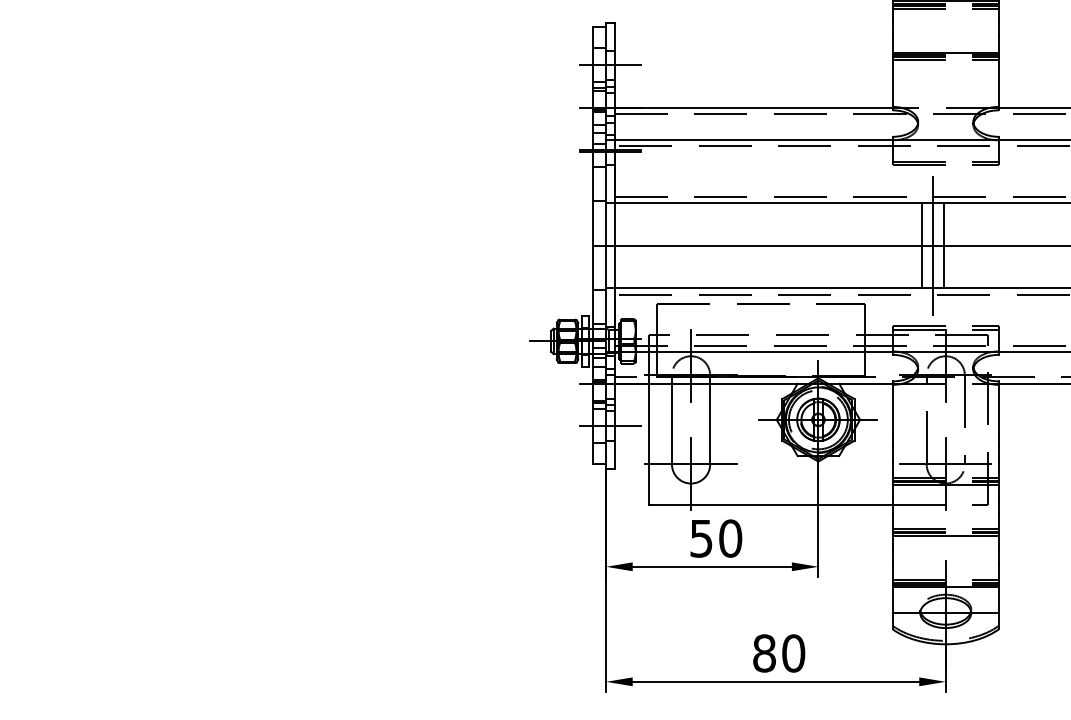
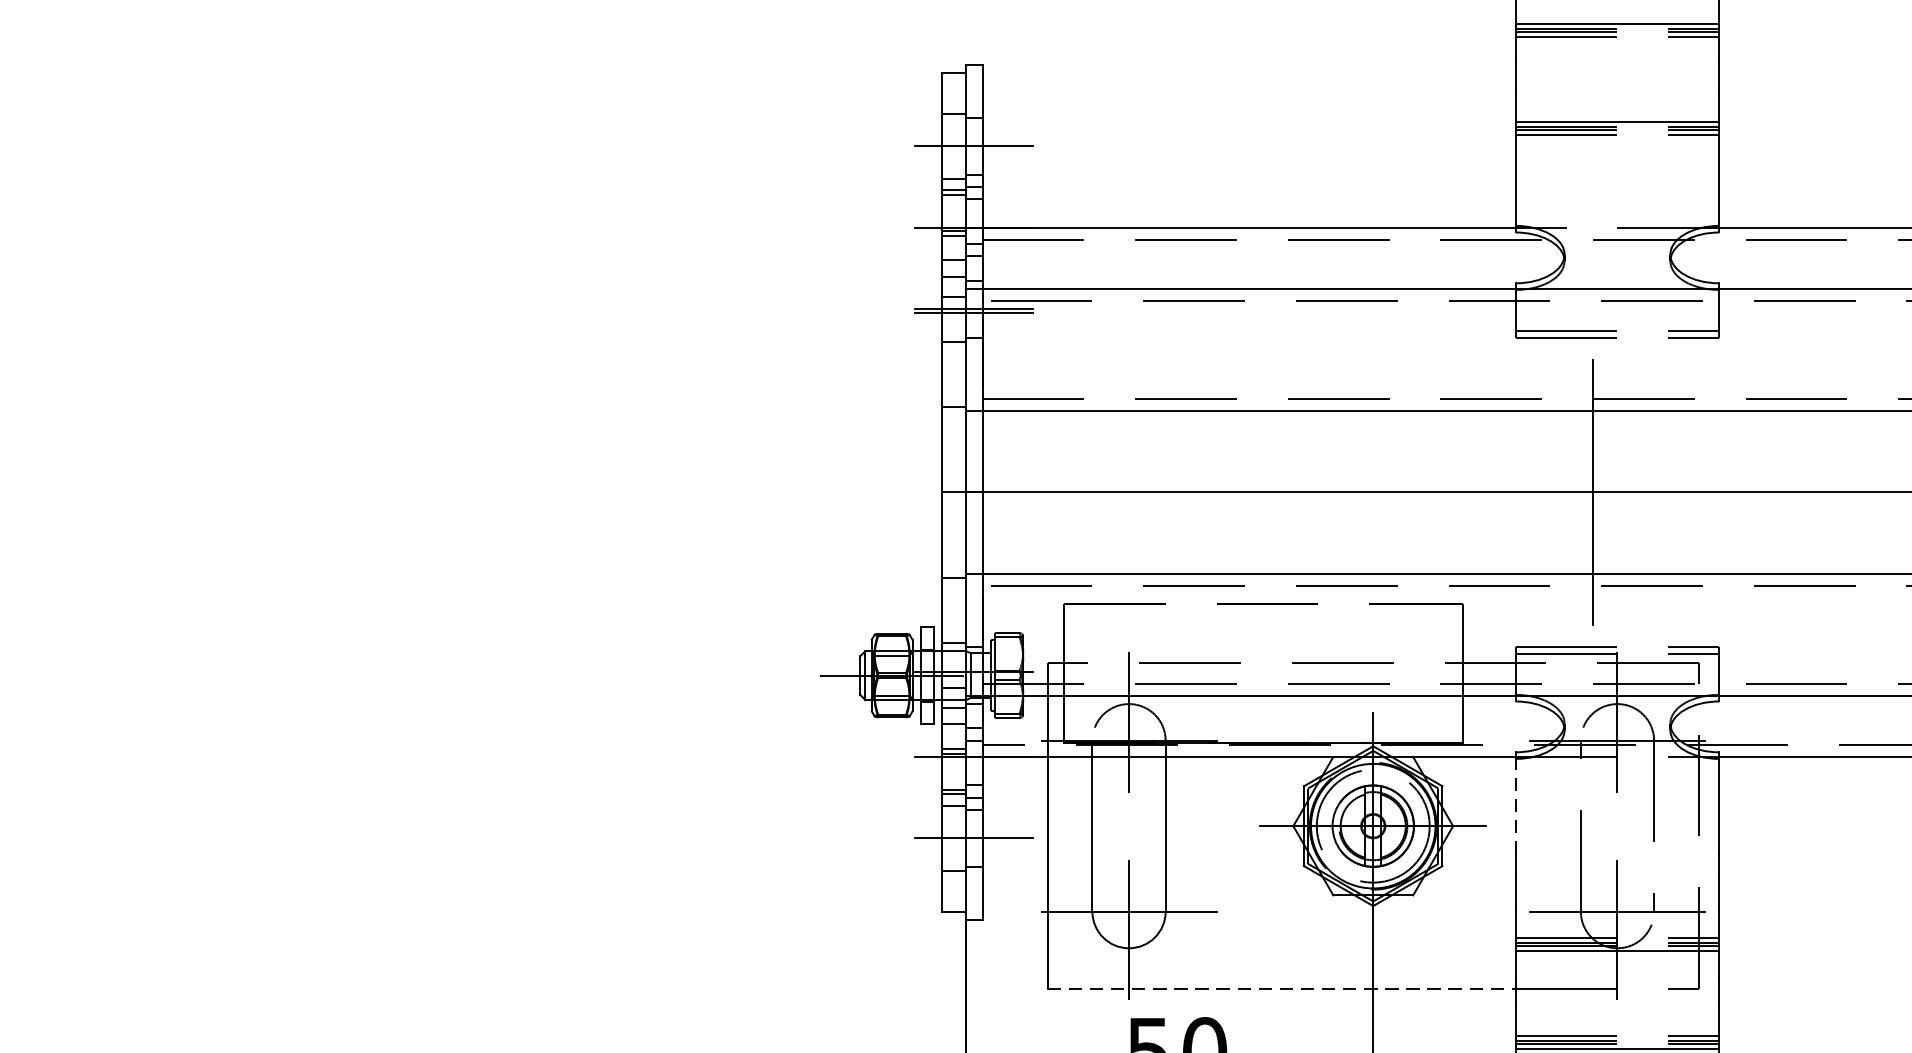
line: (922, 245) -> (1572, 491), removed
line: (943, 245) -> (1613, 491), removed
line: (892, 409) -> (1515, 806), solid -> dashed
line: (771, 504) -> (1283, 988), solid -> dashed

